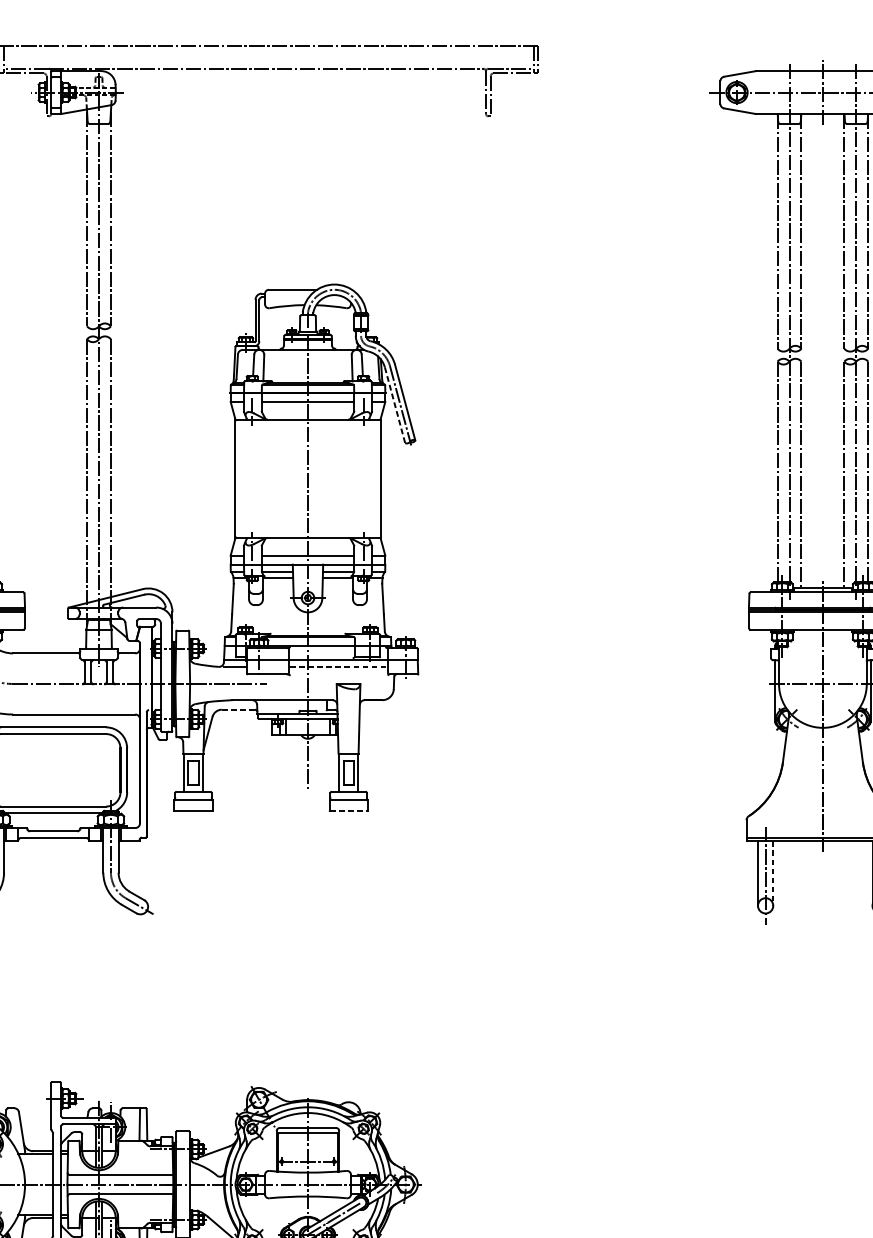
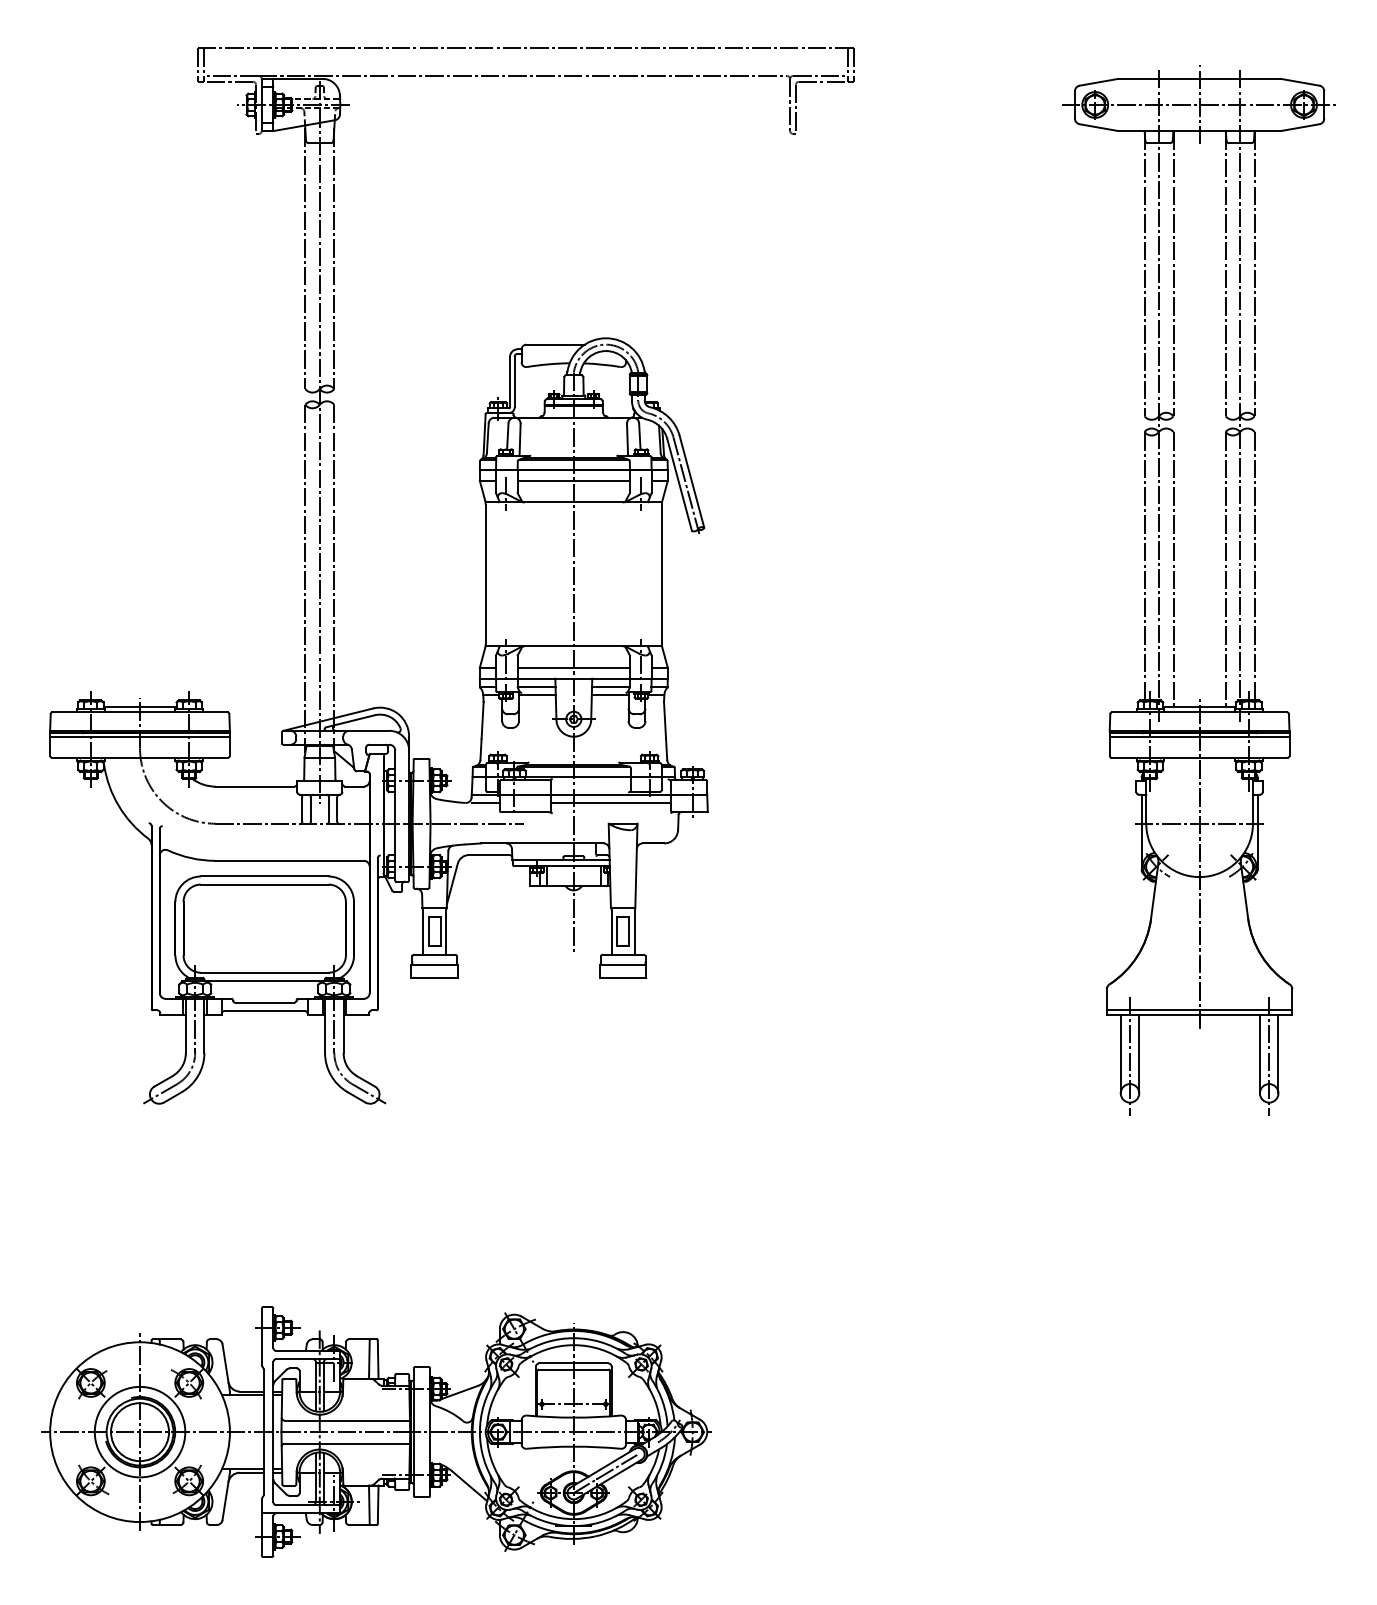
line: (394, 405) -> (679, 485), dashed -> solid
line: (338, 667) -> (610, 803), dashed -> solid
line: (238, 710) -> (489, 855), dashed -> solid
line: (348, 811) -> (623, 978), dashed -> solid
line: (773, 873) -> (1139, 1054), dashed -> solid

